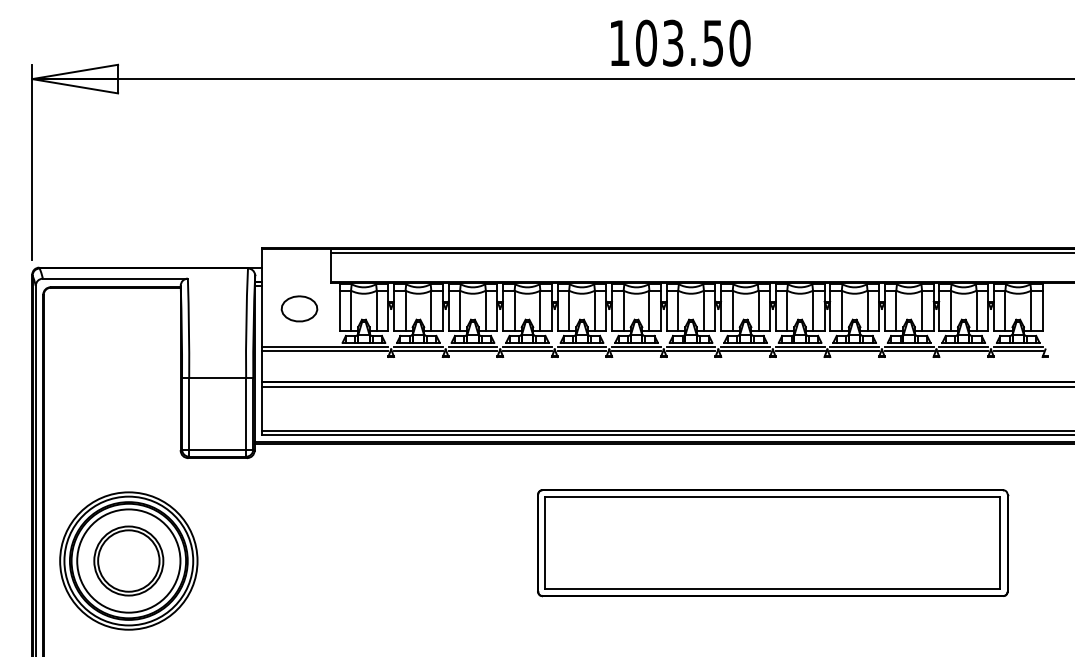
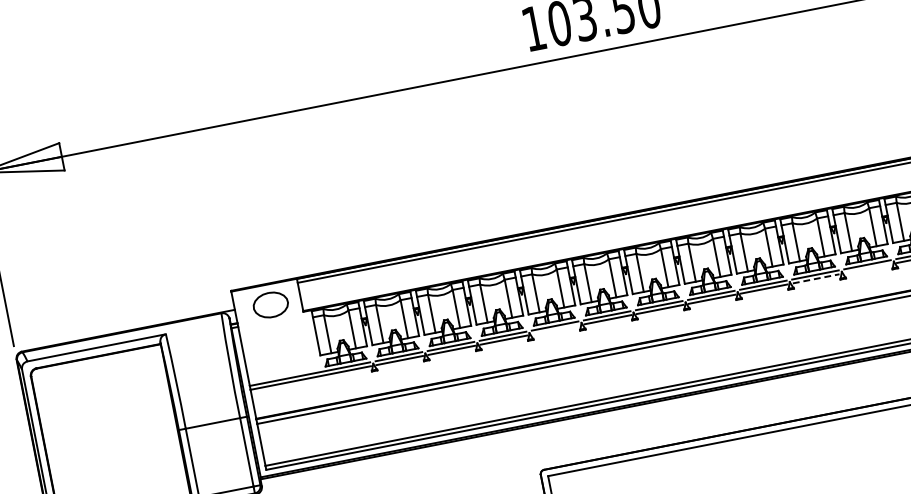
part: (299, 308) -> (270, 304), moved
line: (581, 351) -> (555, 330), removed
line: (855, 351) -> (817, 278), solid -> dashed
line: (908, 351) -> (867, 268), removed

